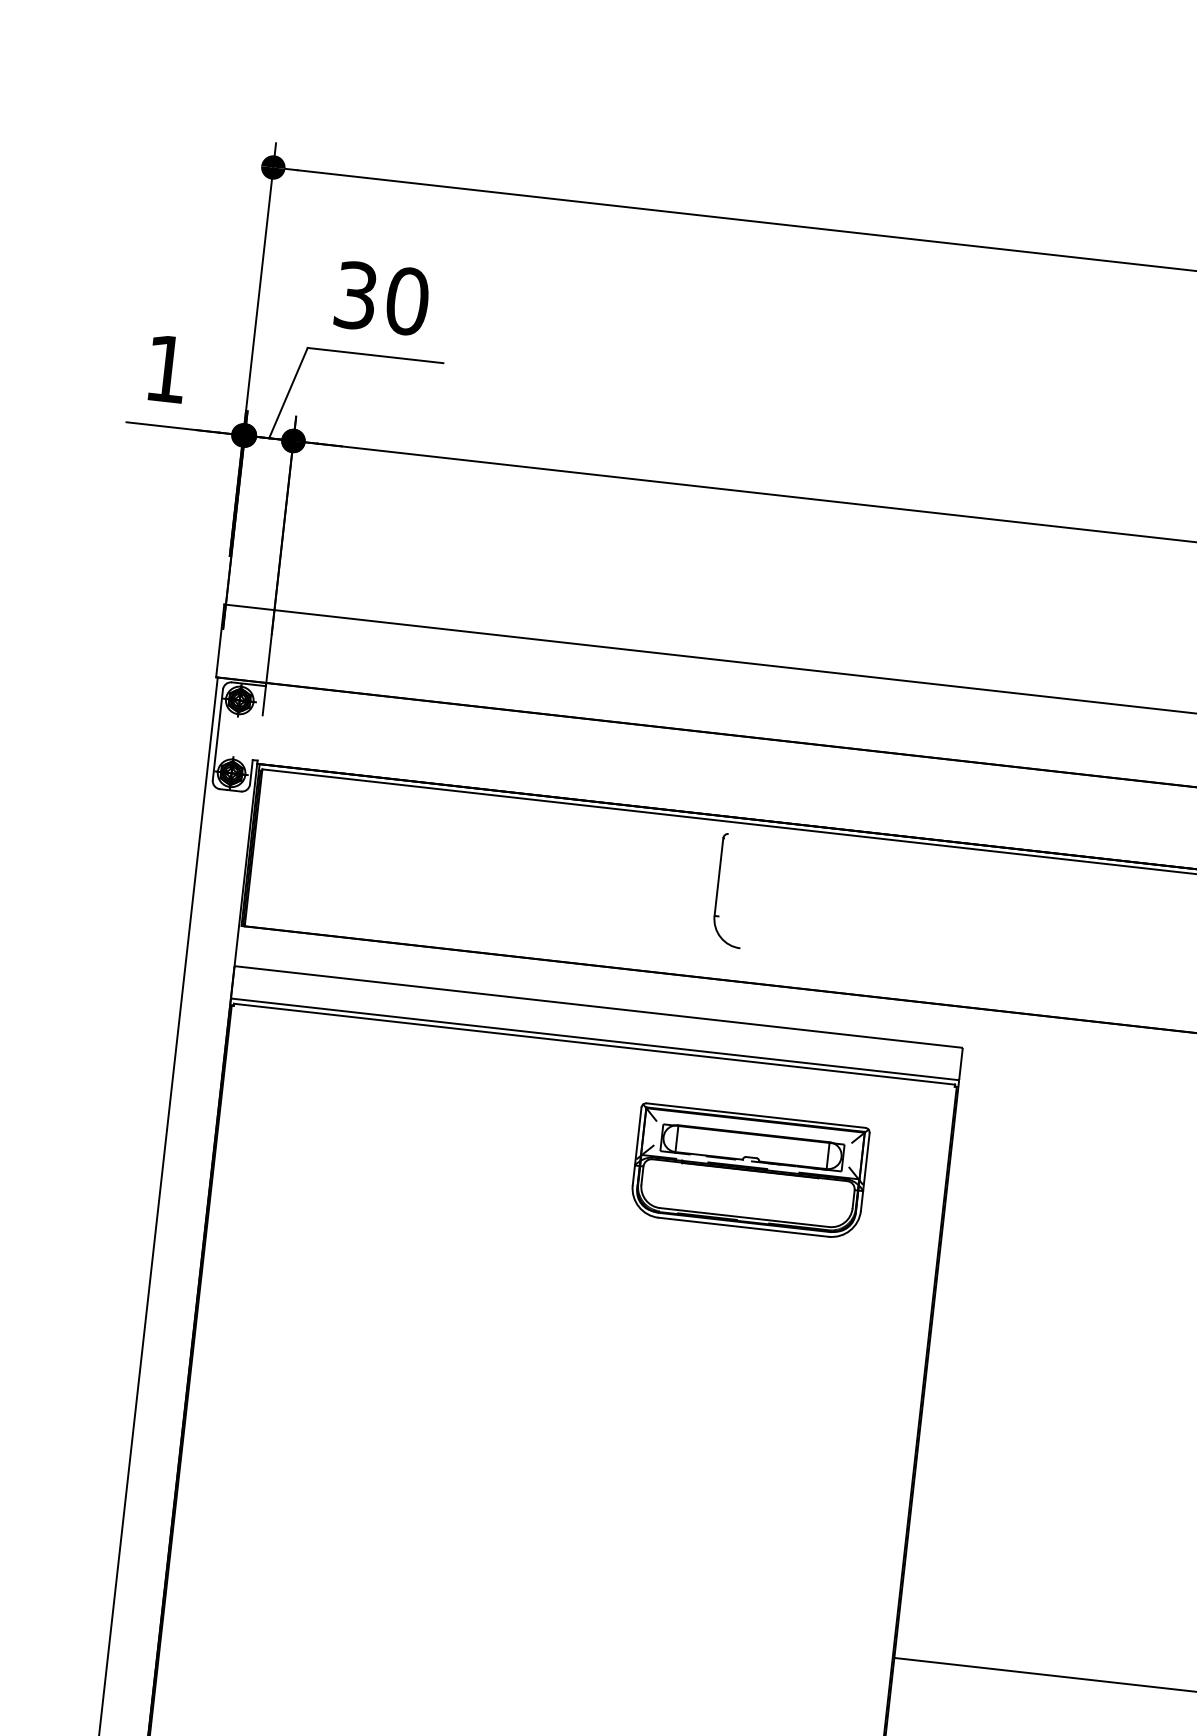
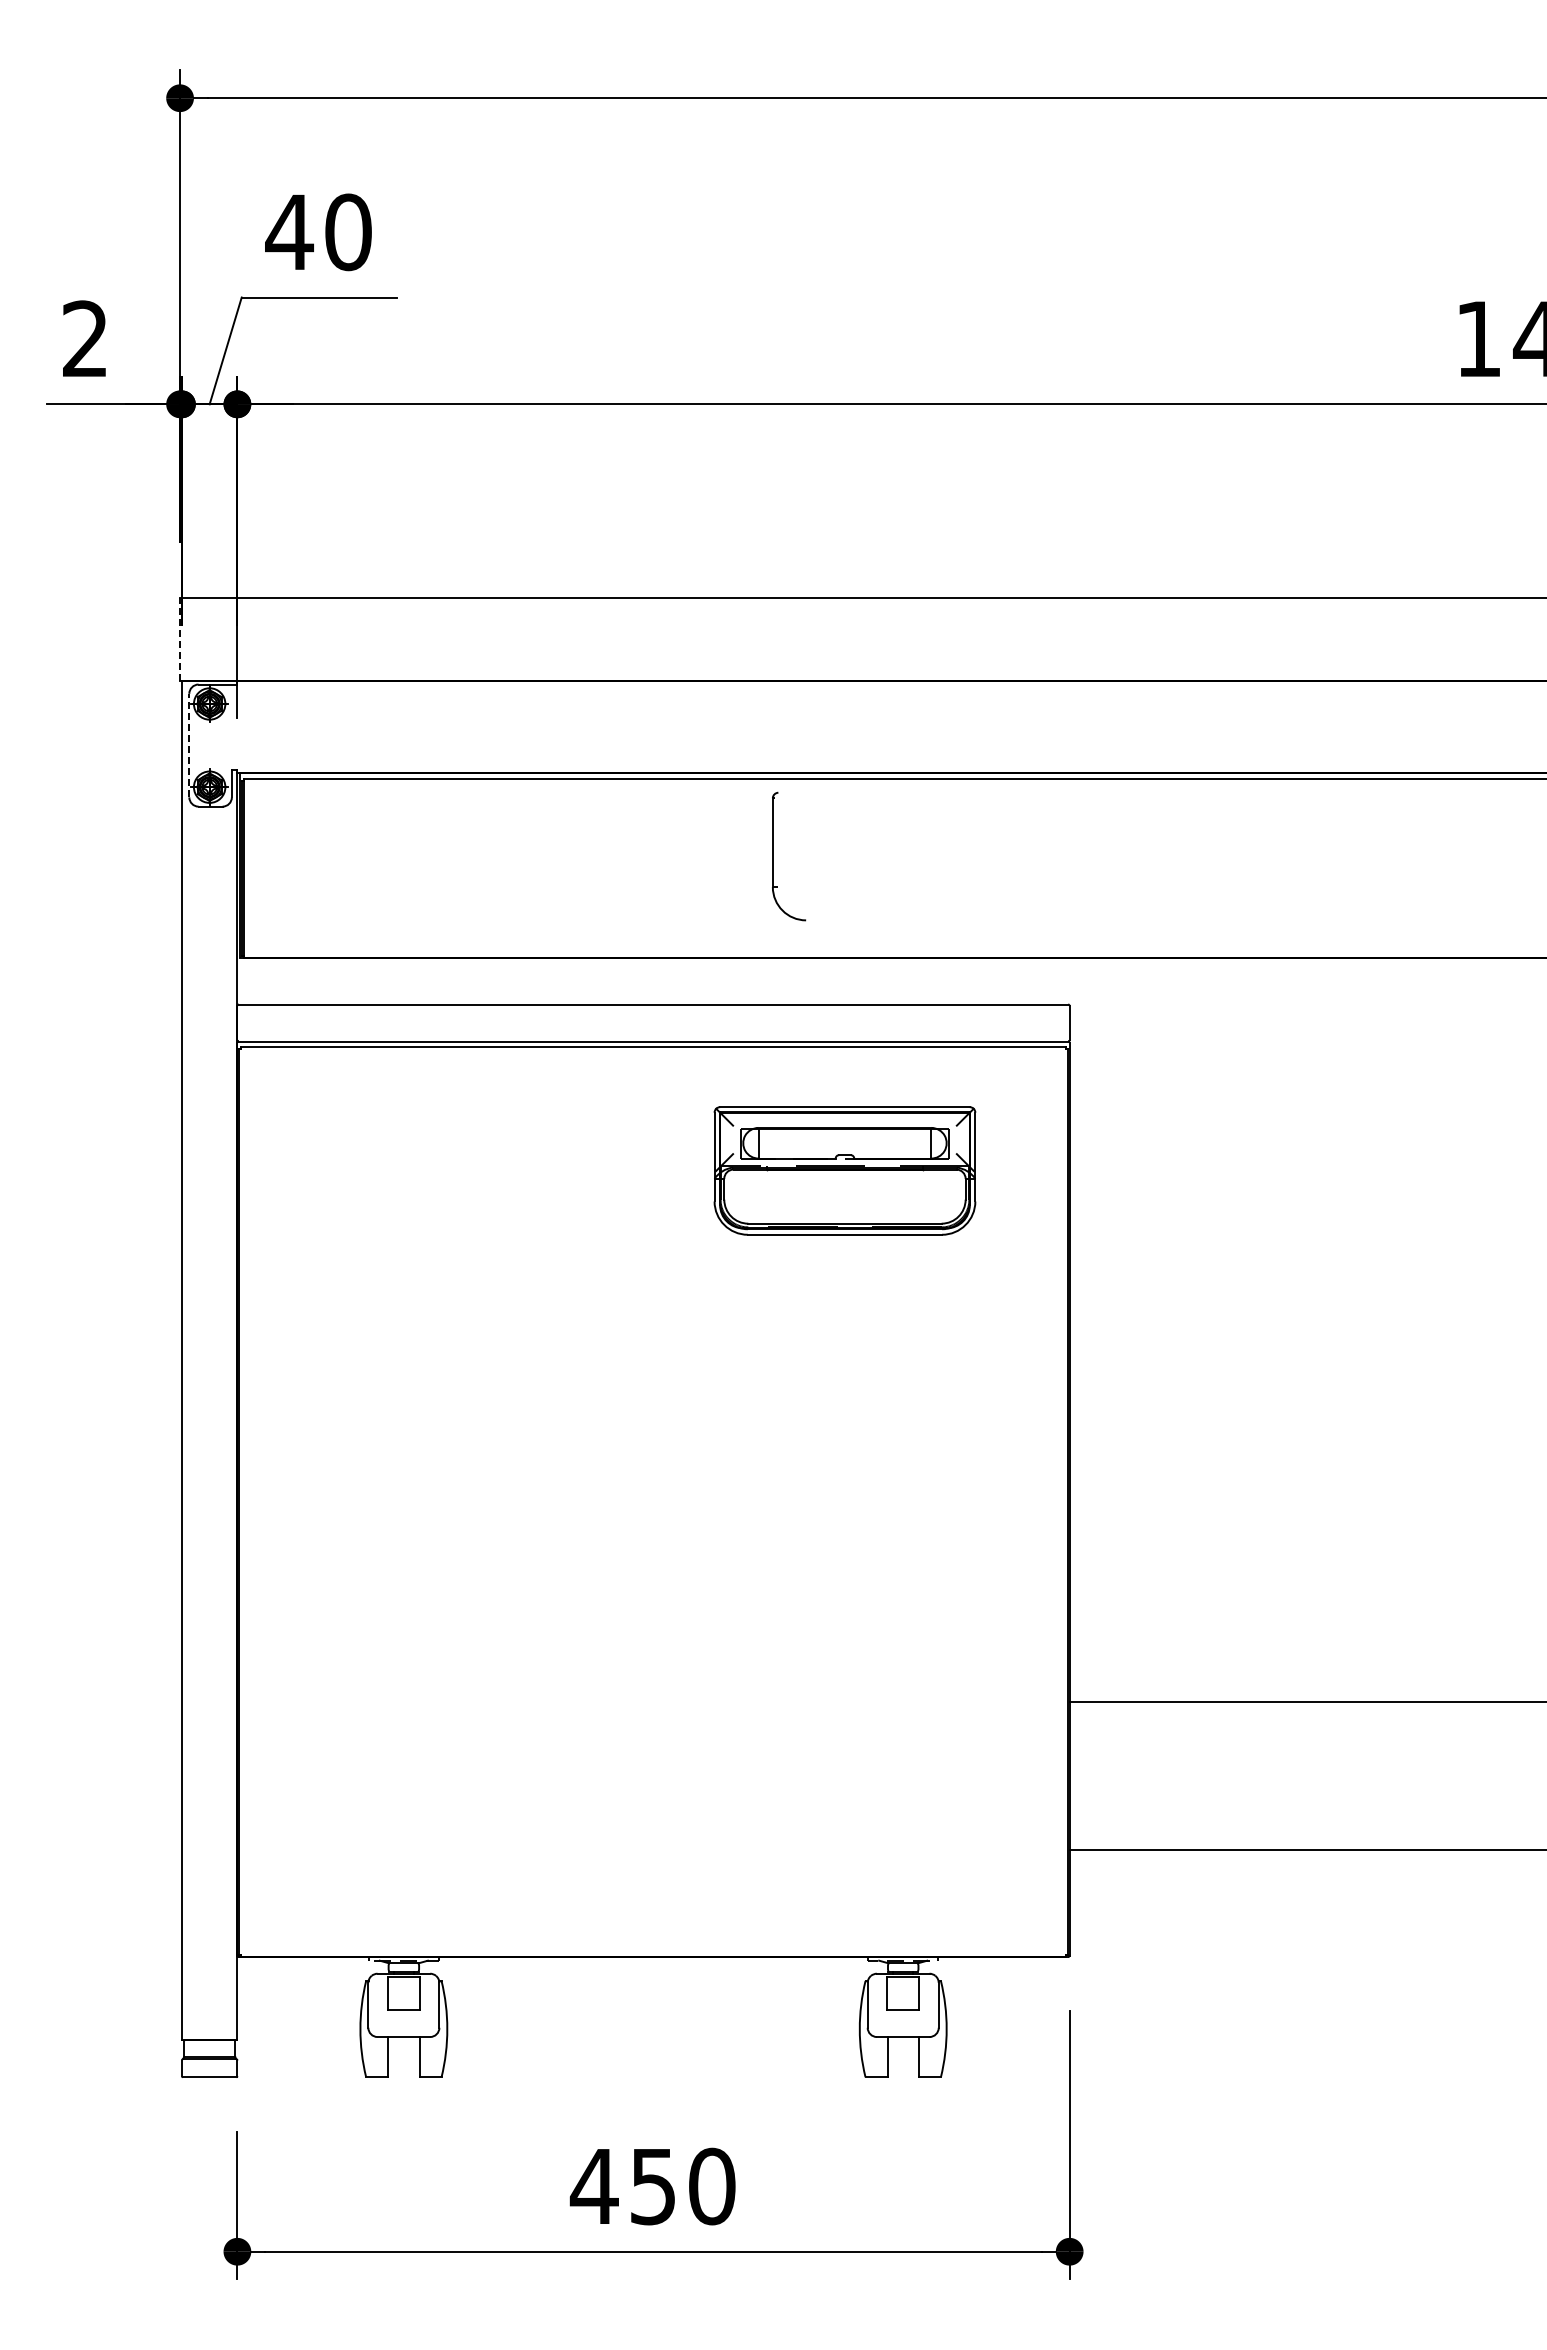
text: (355, 295) -> (289, 232), 30 -> 40
text: (166, 368) -> (84, 338), 1 -> 2
line: (220, 641) -> (180, 639), solid -> dashed
line: (218, 734) -> (189, 745), solid -> dashed

